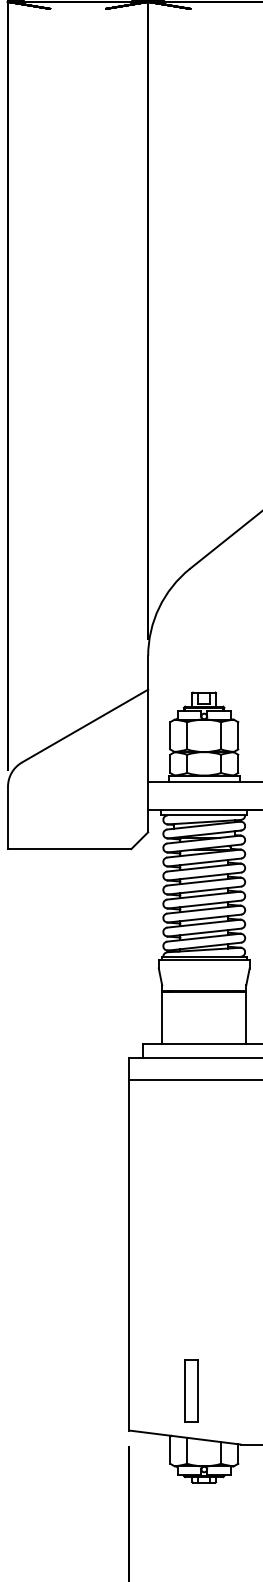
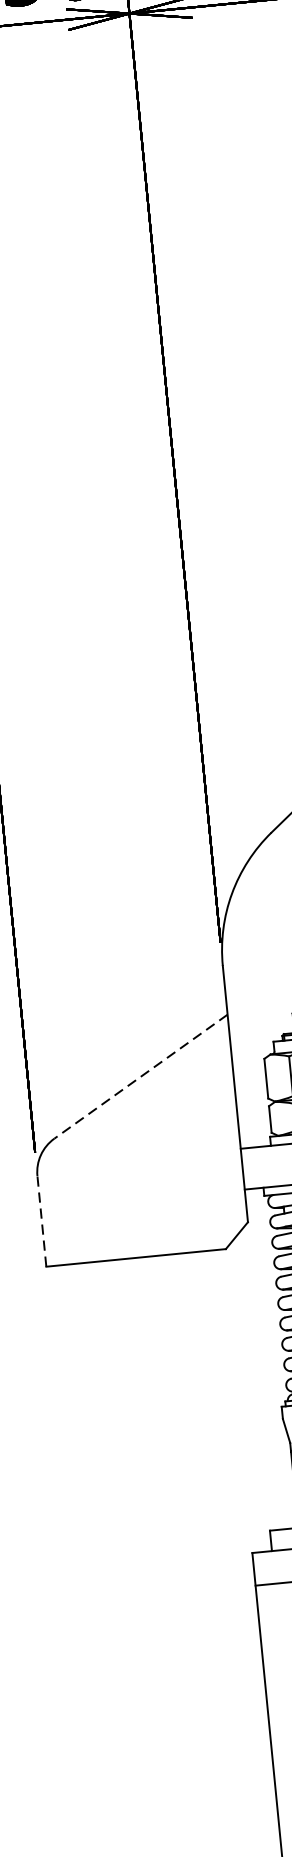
line: (85, 726) -> (141, 1077), solid -> dashed
line: (8, 817) -> (42, 1220), solid -> dashed

